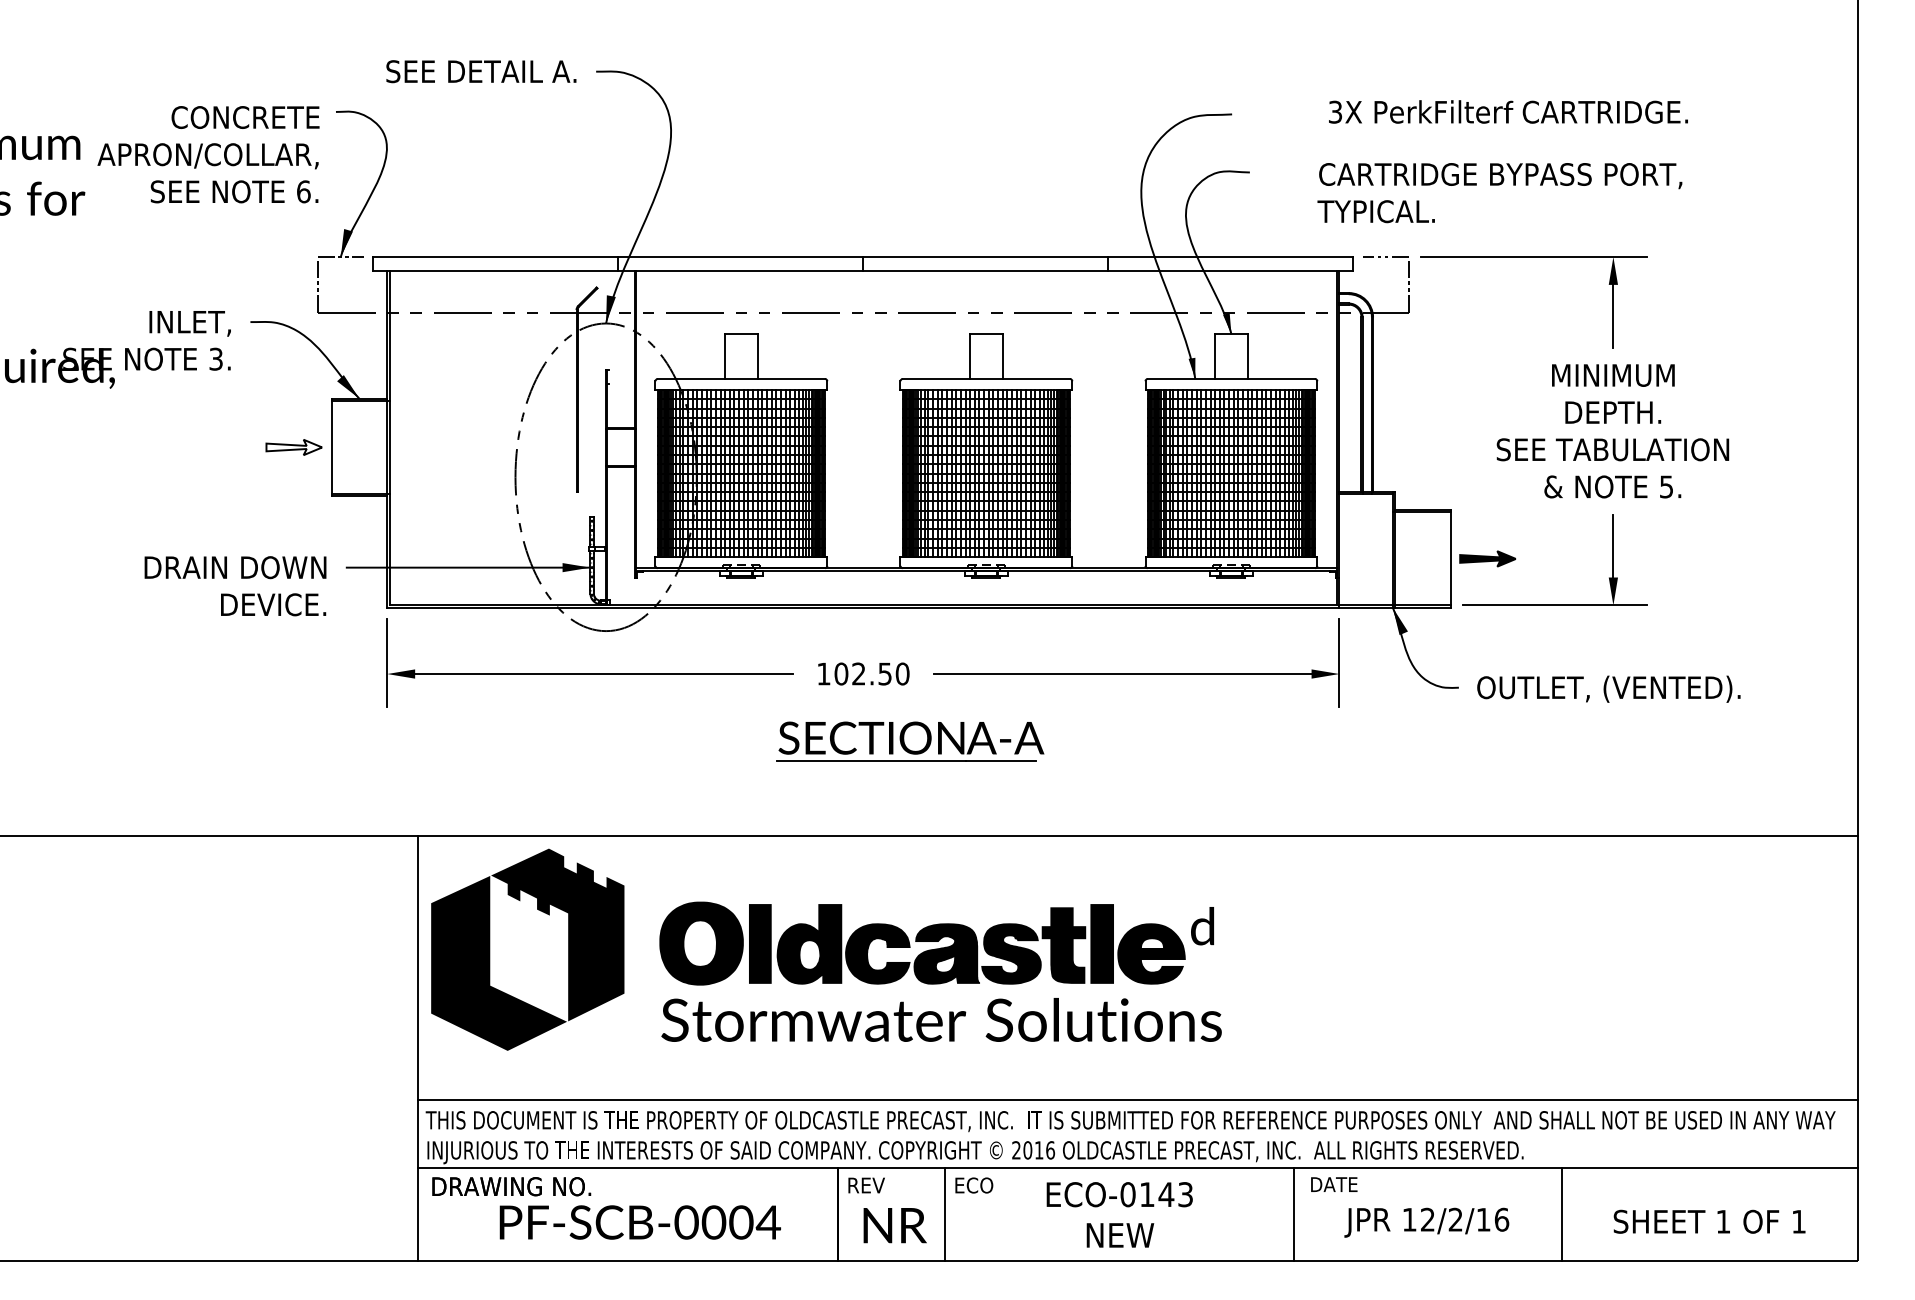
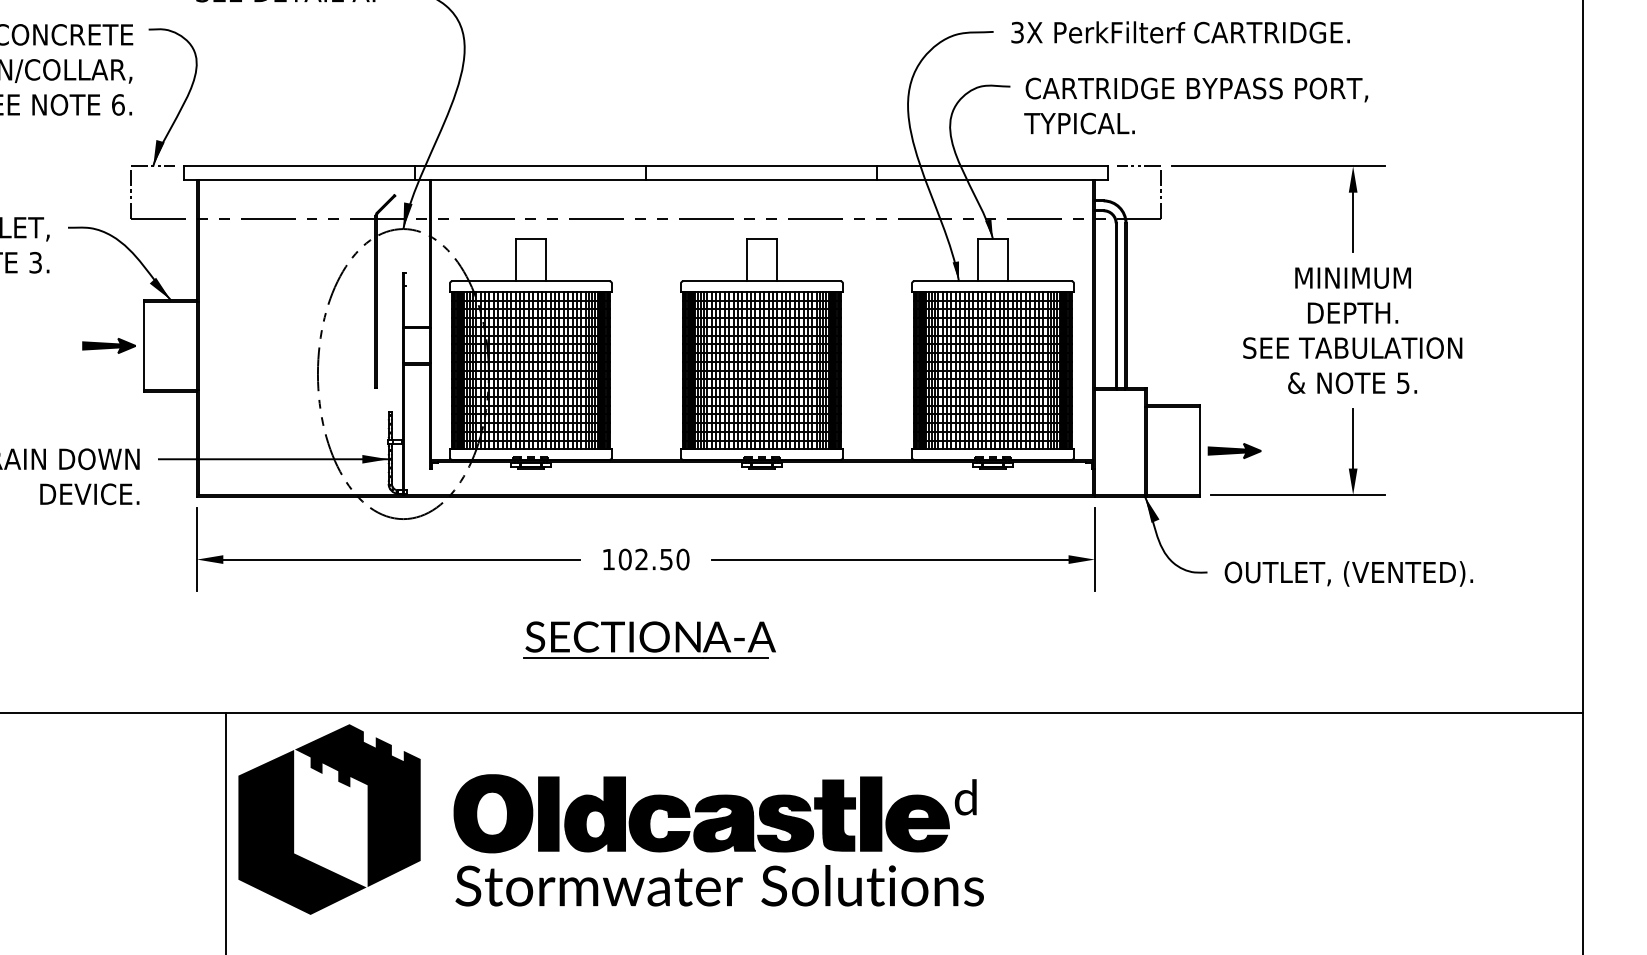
text: (1508, 111) -> (1180, 31), moved
text: (1499, 193) -> (1195, 106), moved
fill: (294, 447) -> (109, 345), added
part: (910, 741) -> (649, 640), moved

